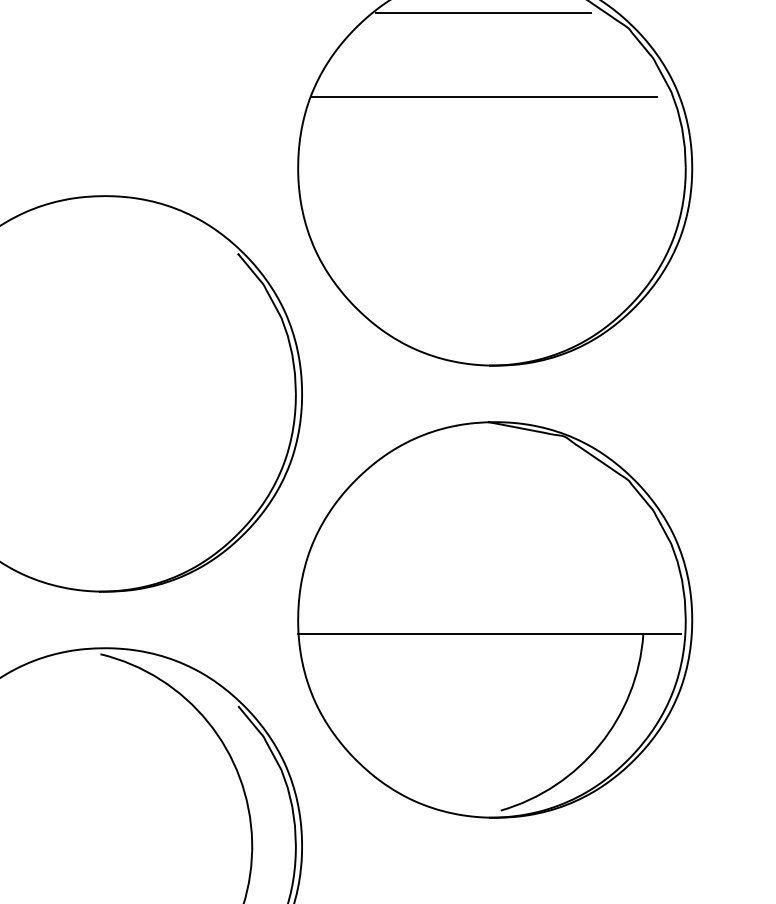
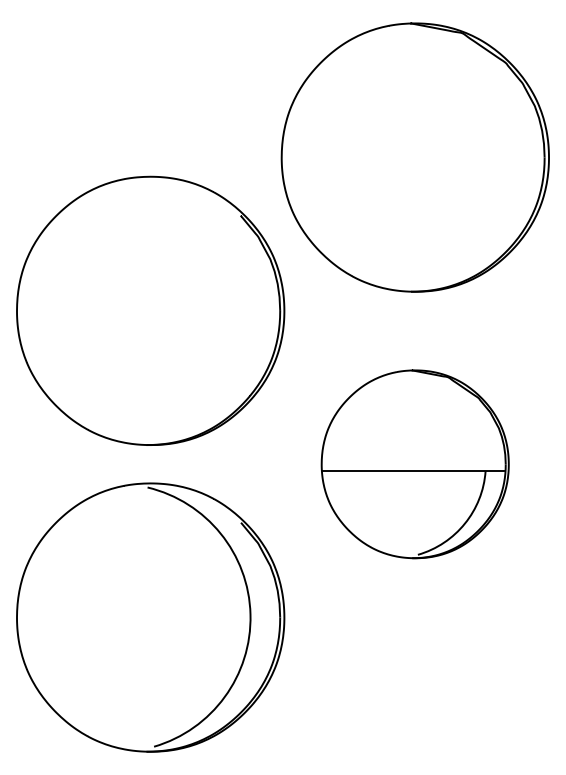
line: (483, 12) -> (407, 52), removed
line: (483, 96) -> (407, 109), removed
part: (493, 620) -> (414, 464), size x0.7

